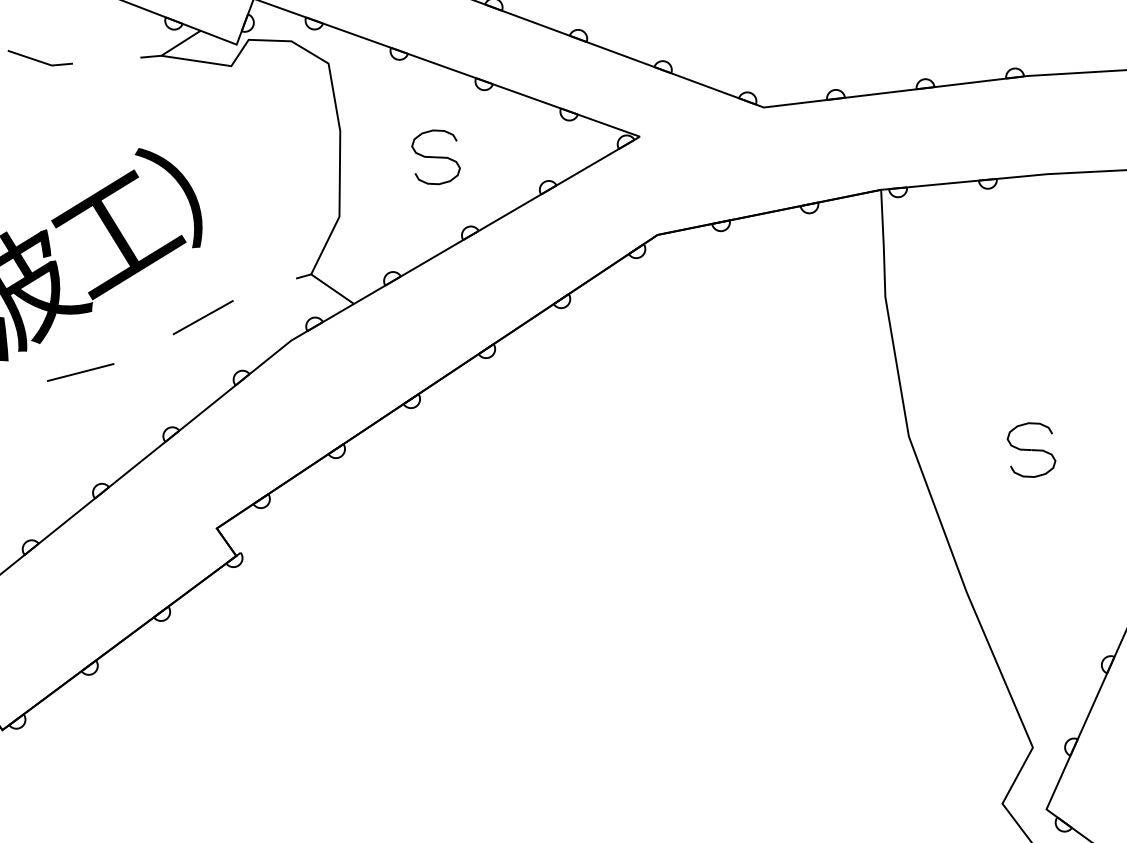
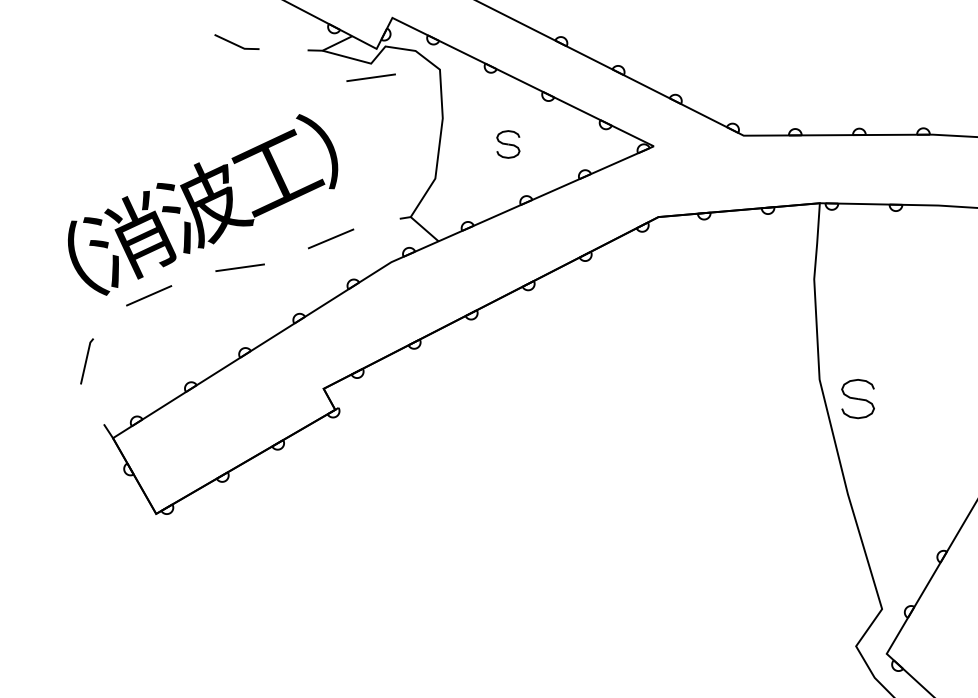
line: (232, 85) -> (370, 77), added
part: (436, 157) -> (508, 144), size x0.7
part: (1030, 450) -> (857, 399), moved

